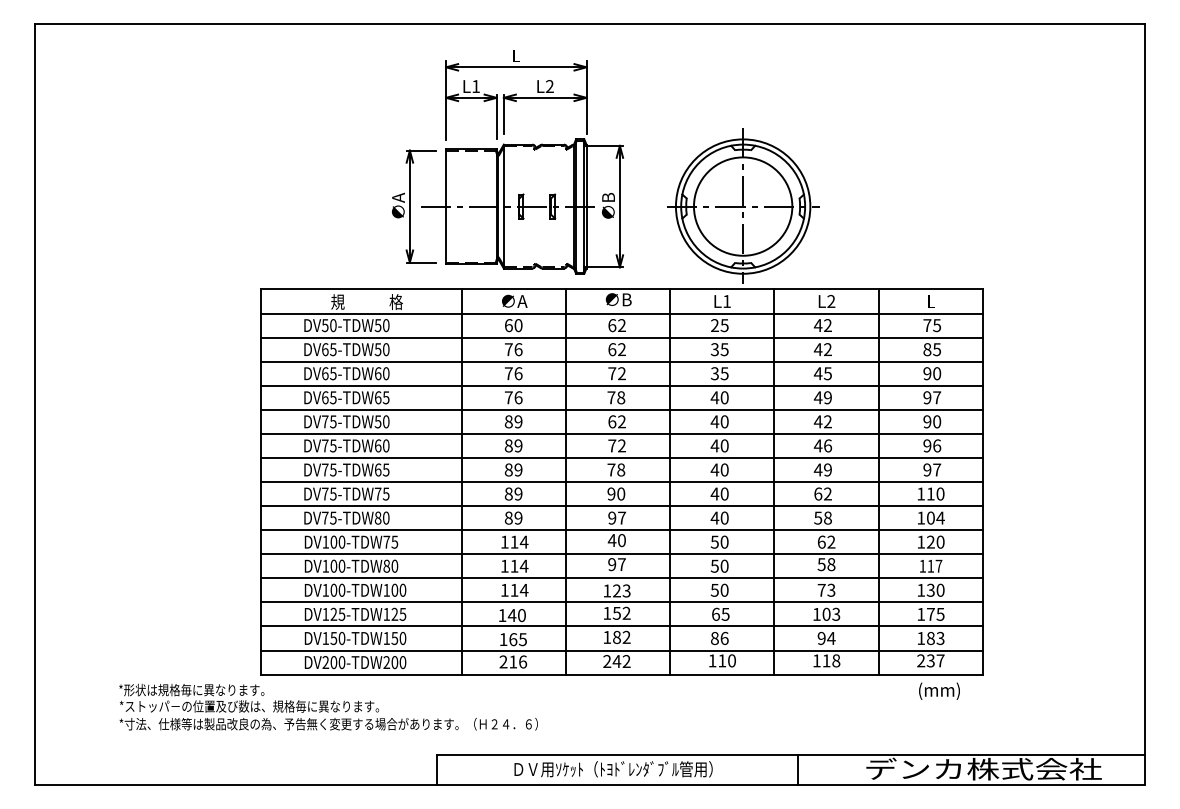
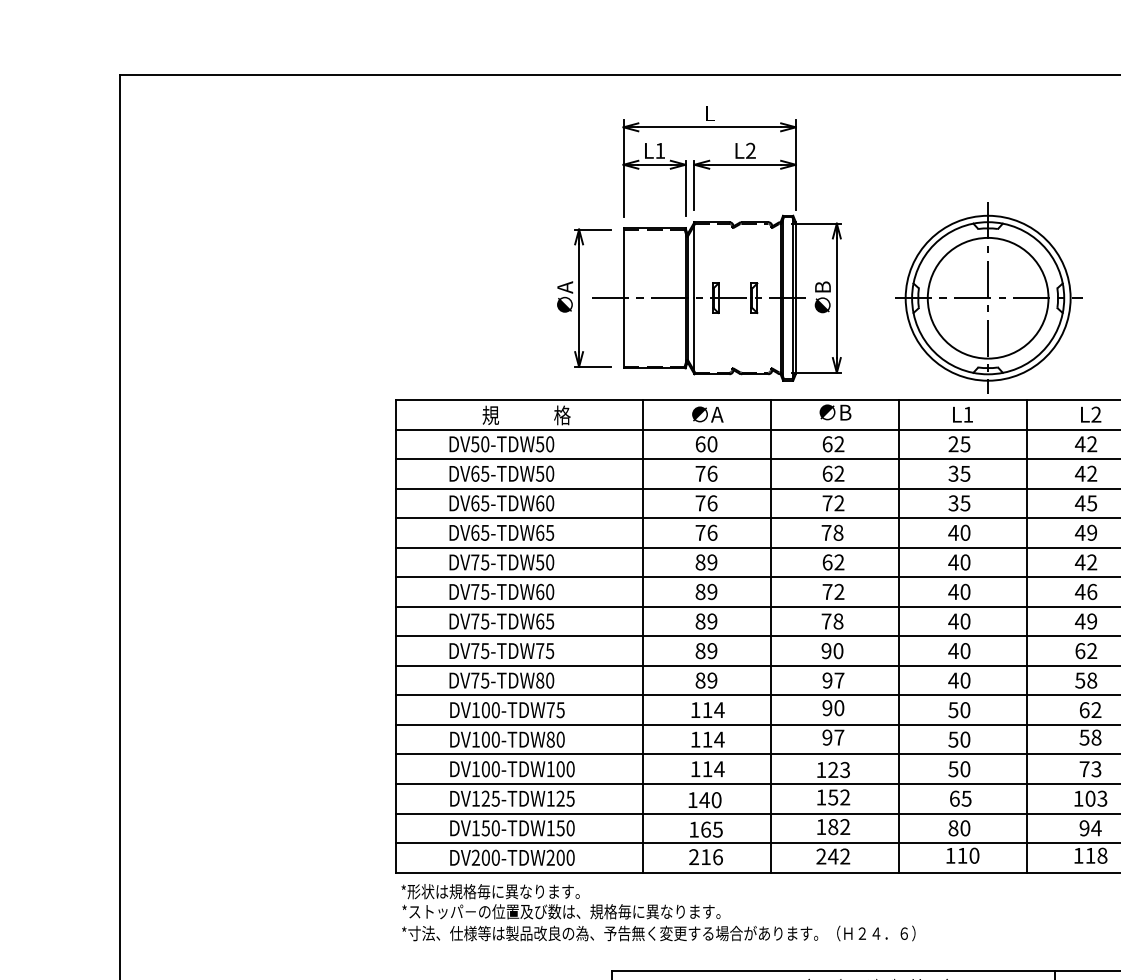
text: (611, 540) -> (826, 708), 40 -> 90
text: (724, 638) -> (965, 828), 86 -> 80
text: (328, 706) -> (658, 911), moved

